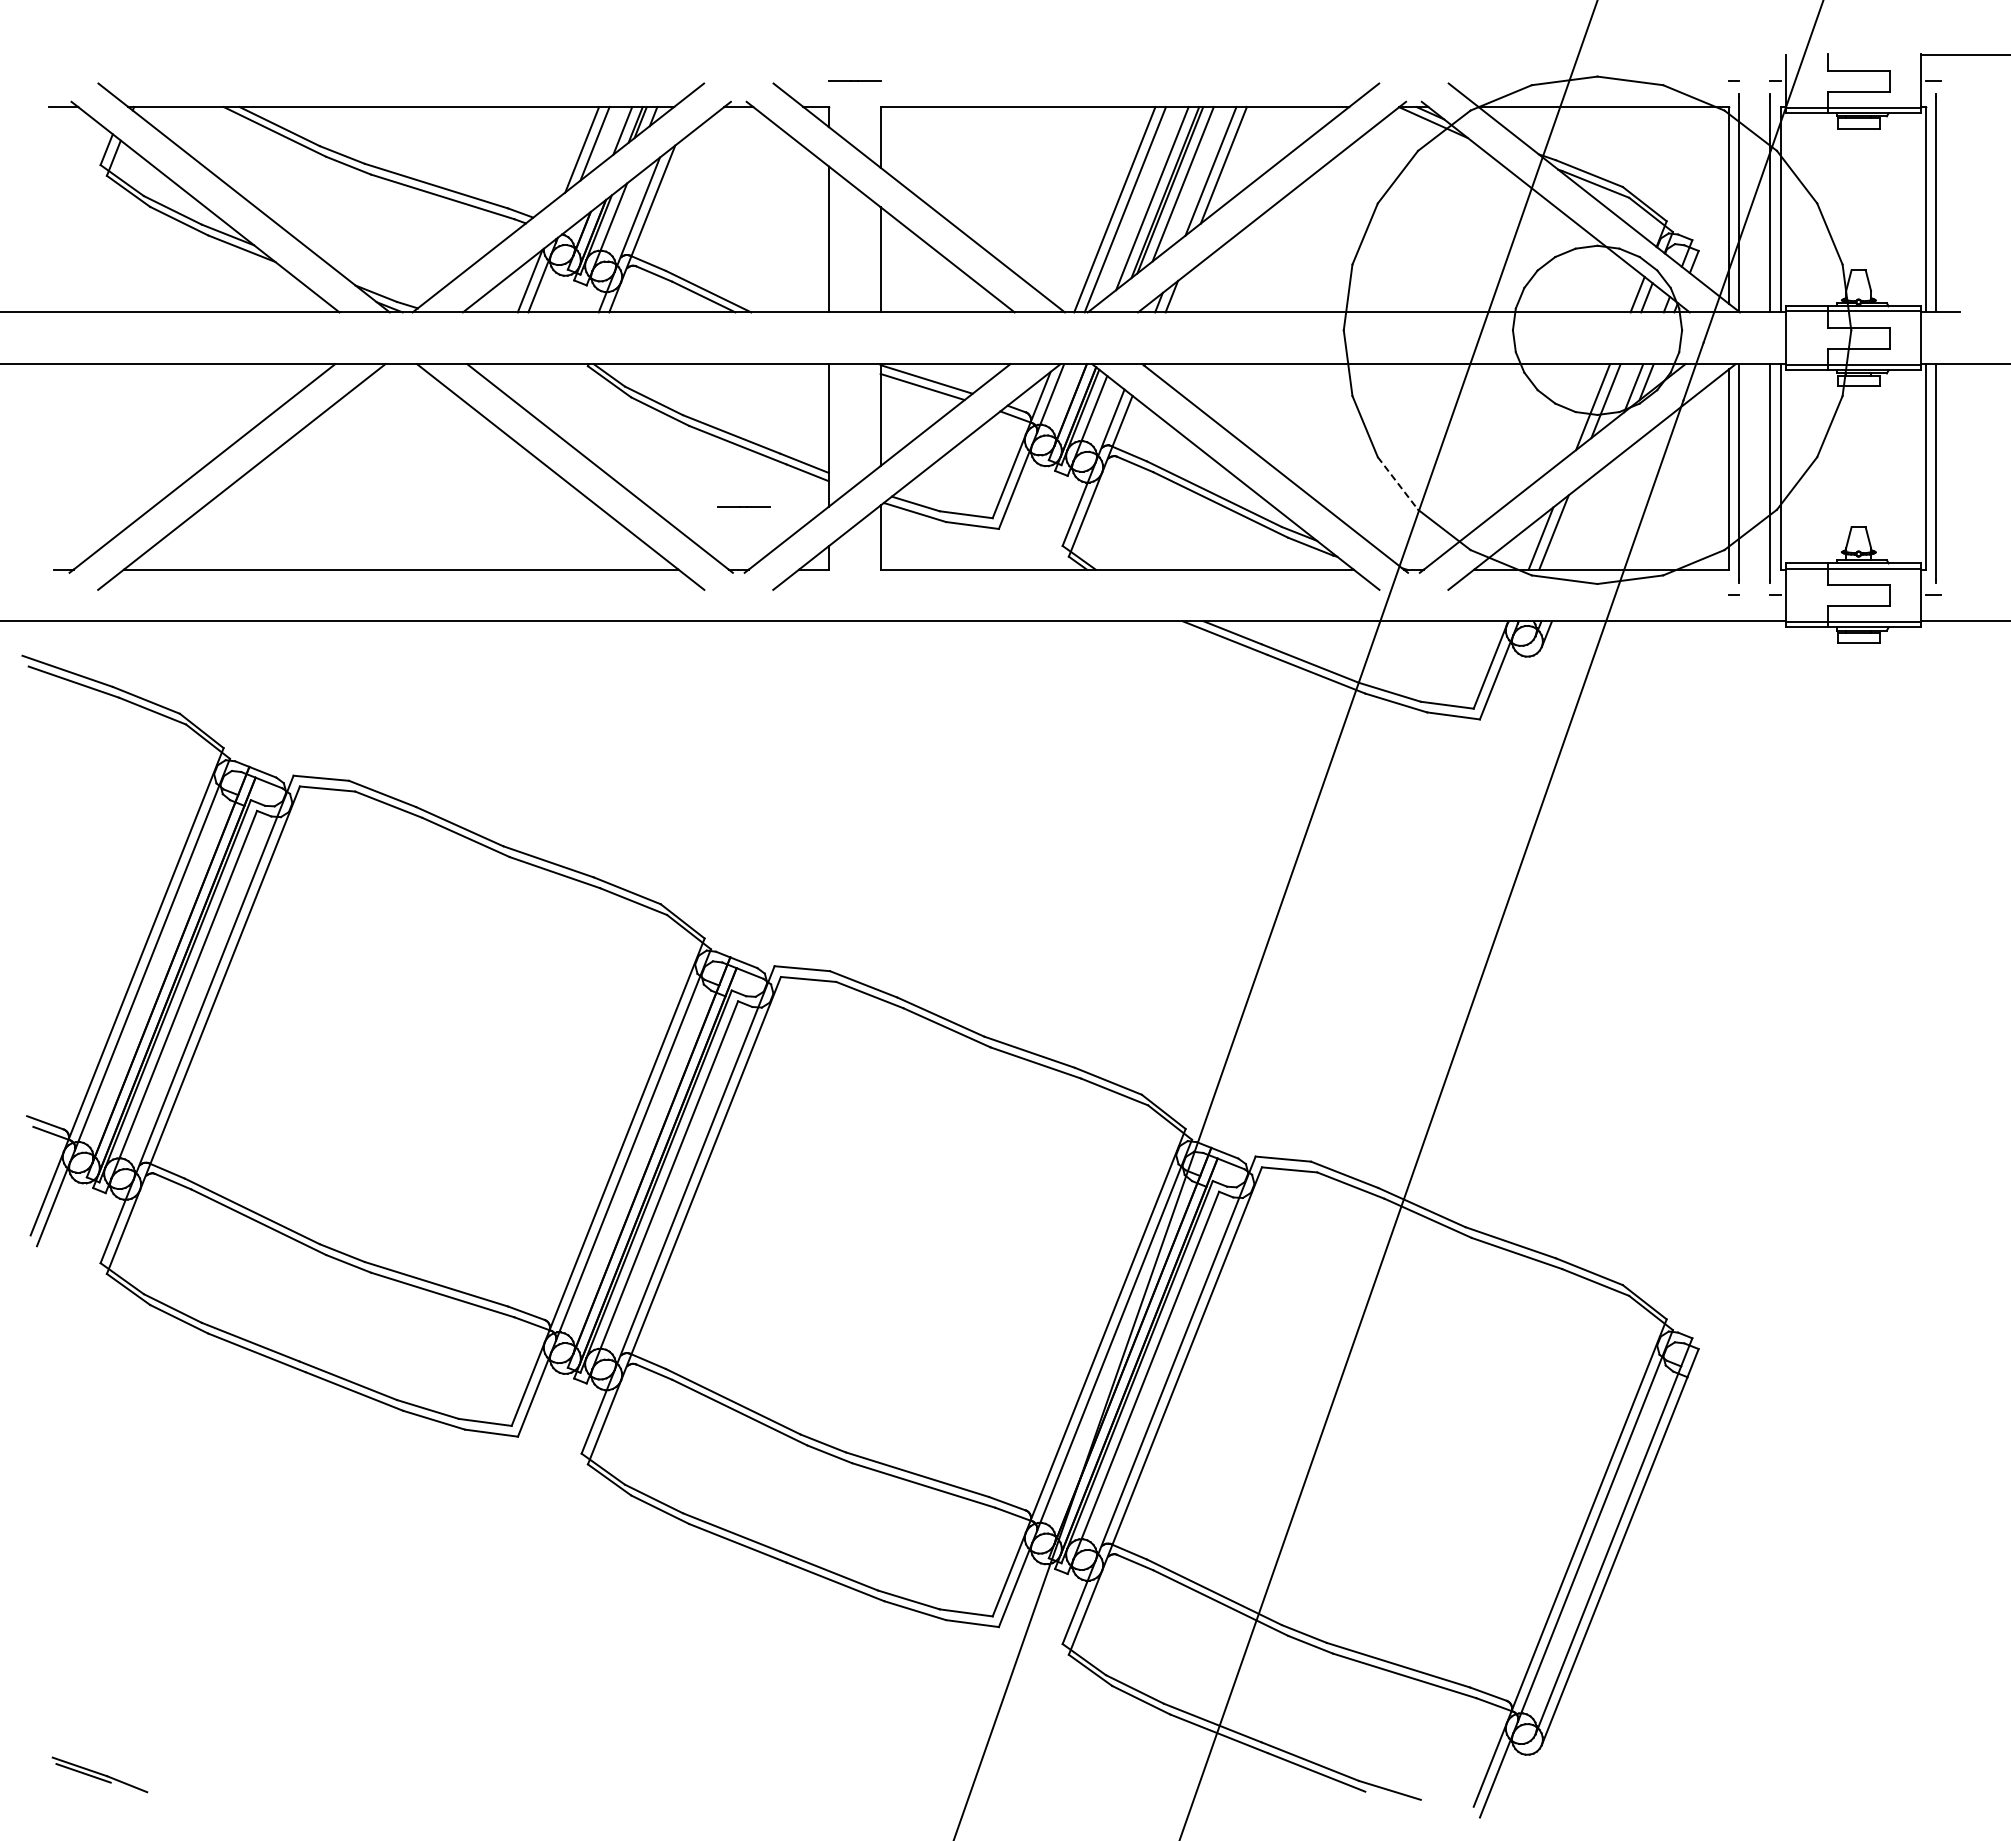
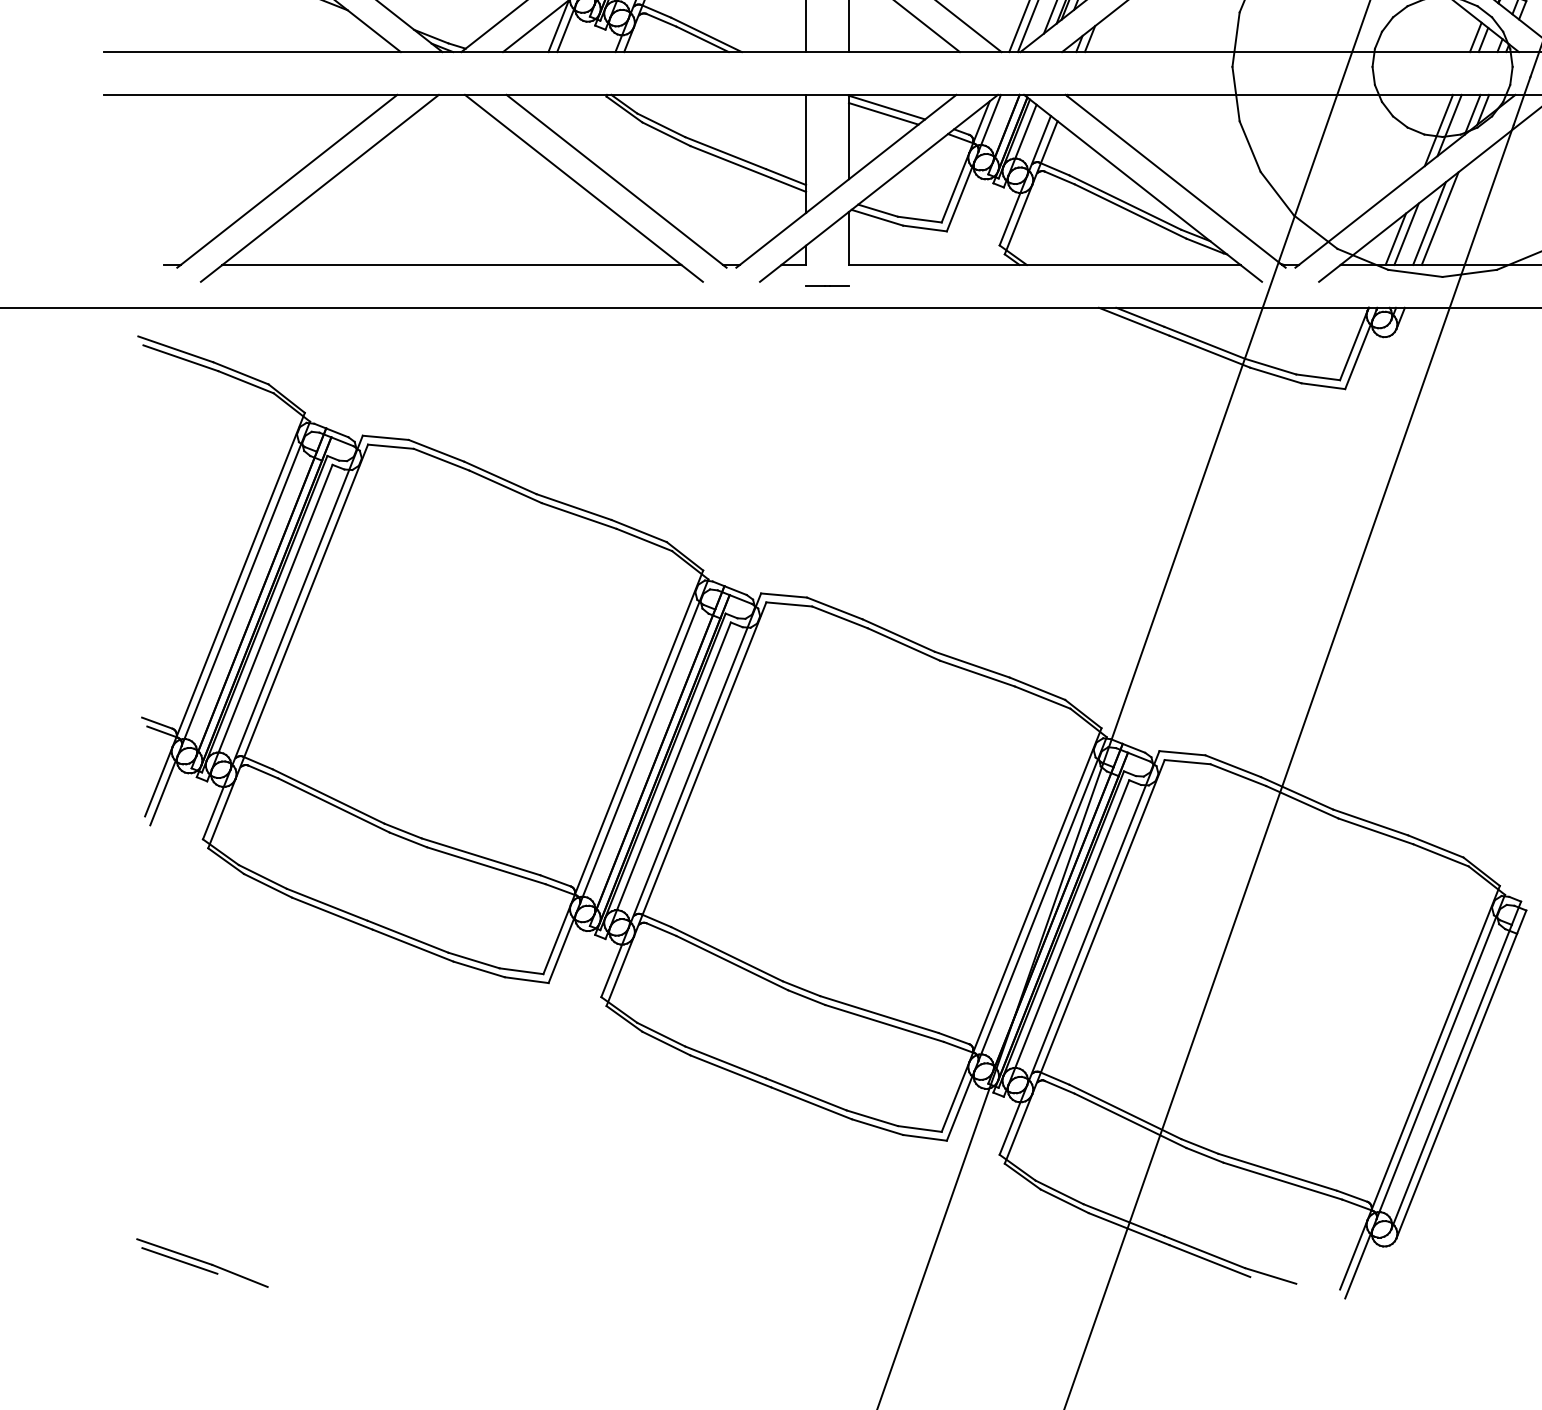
line: (1398, 483) -> (1277, 193), dashed -> solid
line: (743, 506) -> (827, 285), moved
line: (1594, 513) -> (1440, 218), added
line: (1581, 519) -> (1429, 223), added
part: (99, 1774) -> (202, 1262), size x1.67

